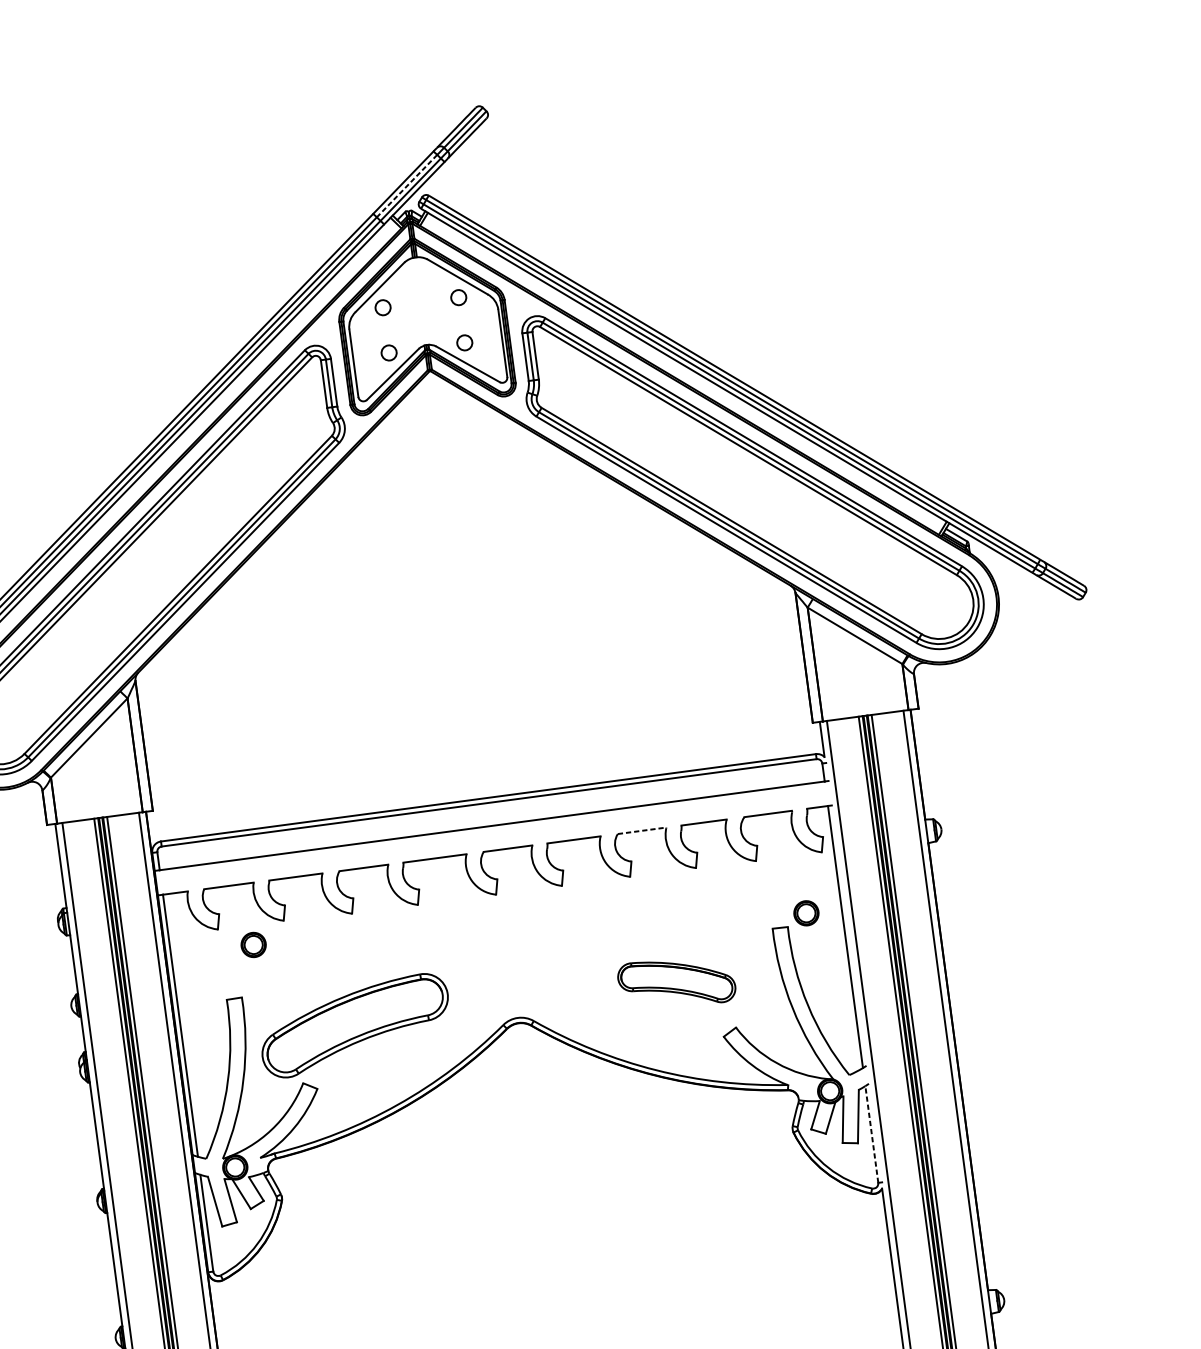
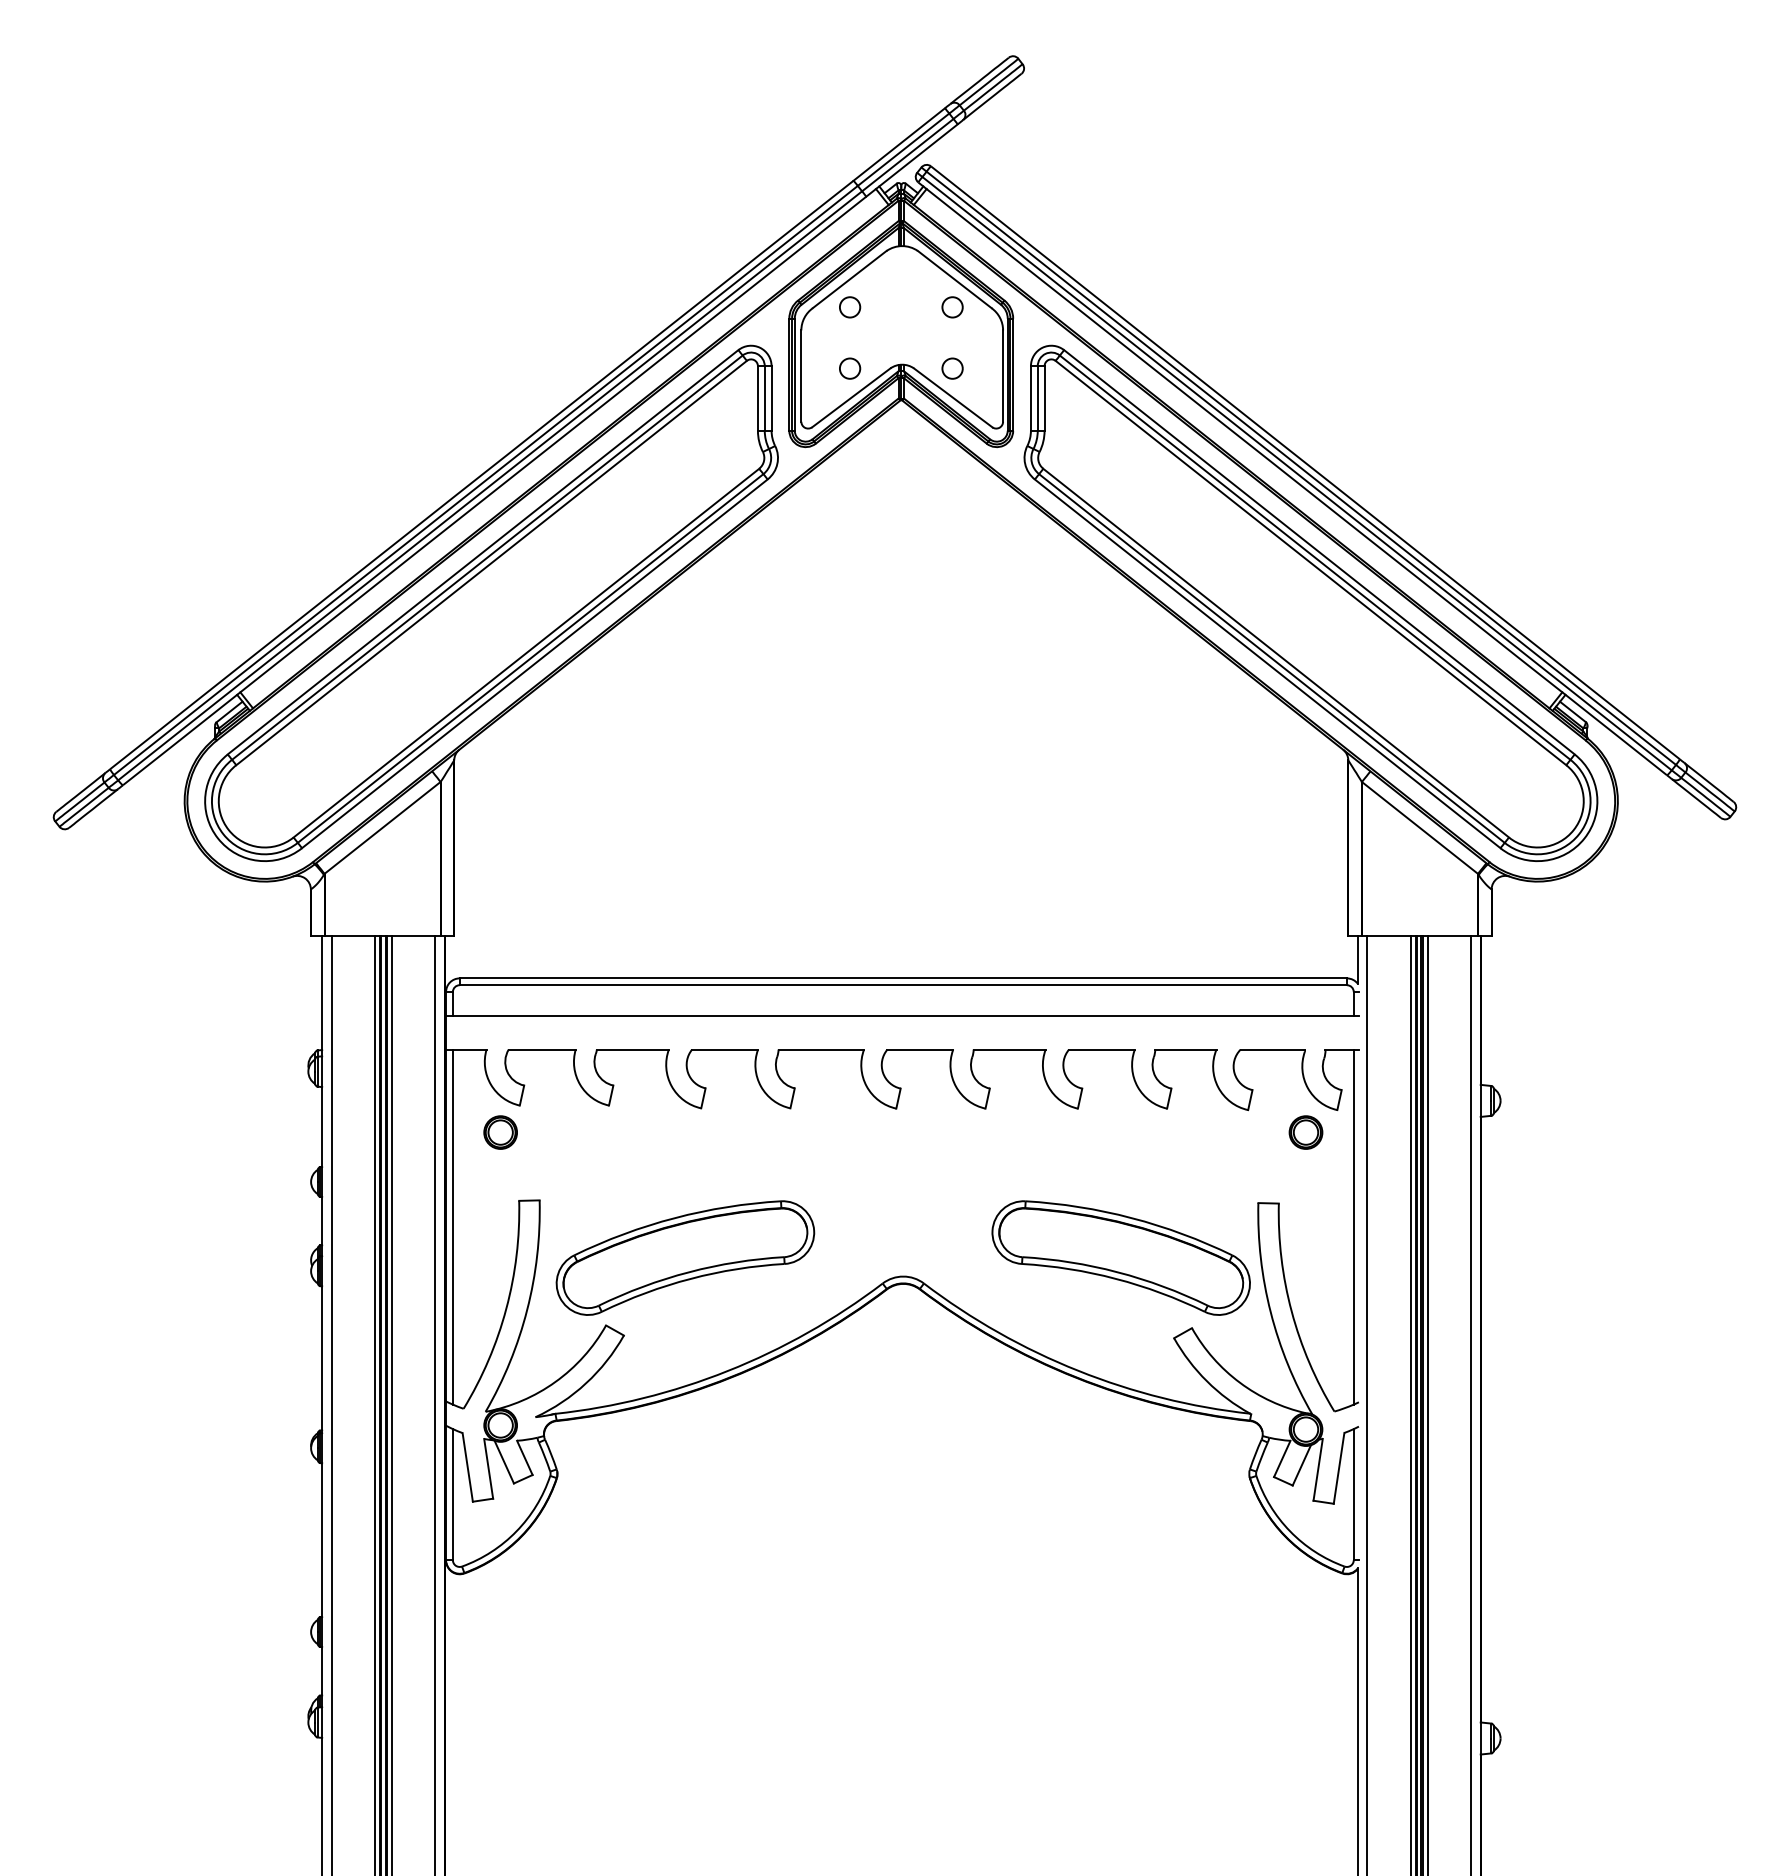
line: (407, 186) -> (903, 150), dashed -> solid
line: (641, 830) -> (1101, 1049), dashed -> solid
part: (806, 913) -> (1305, 1132), moved
part: (253, 944) -> (500, 1132), moved
part: (676, 982) -> (1120, 1257), size x1.67
line: (871, 1134) -> (1353, 1494), dashed -> solid

